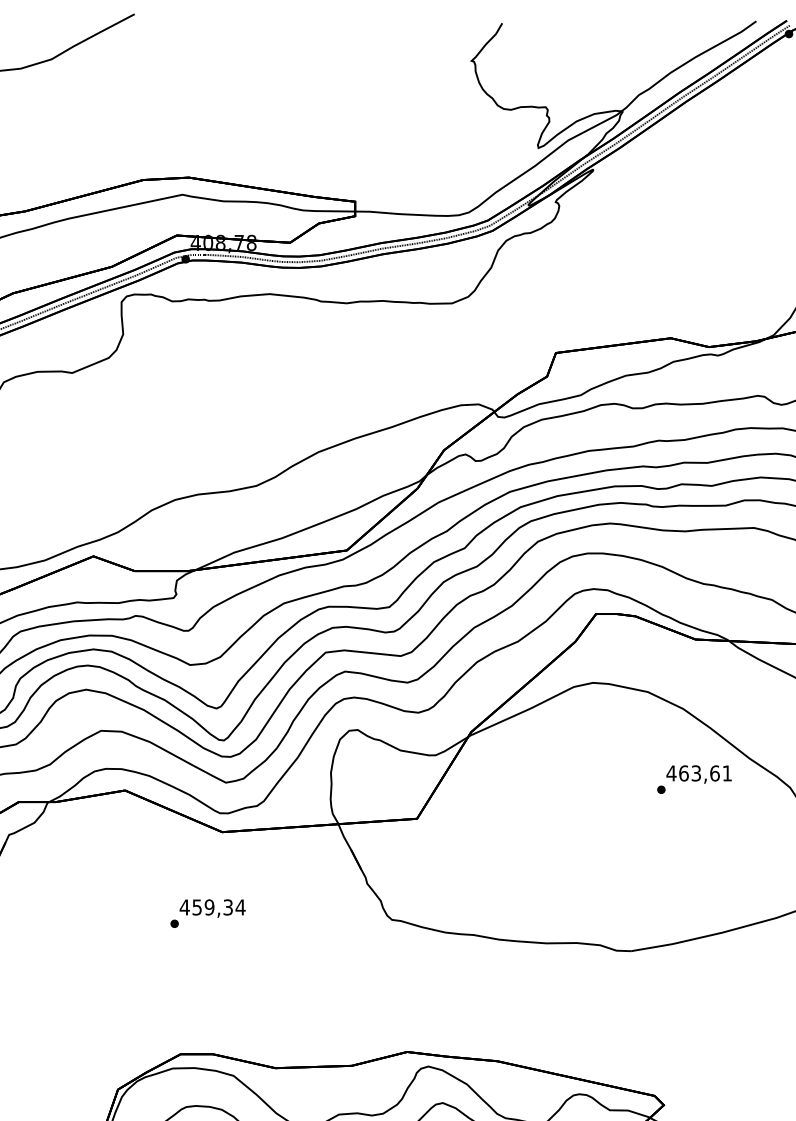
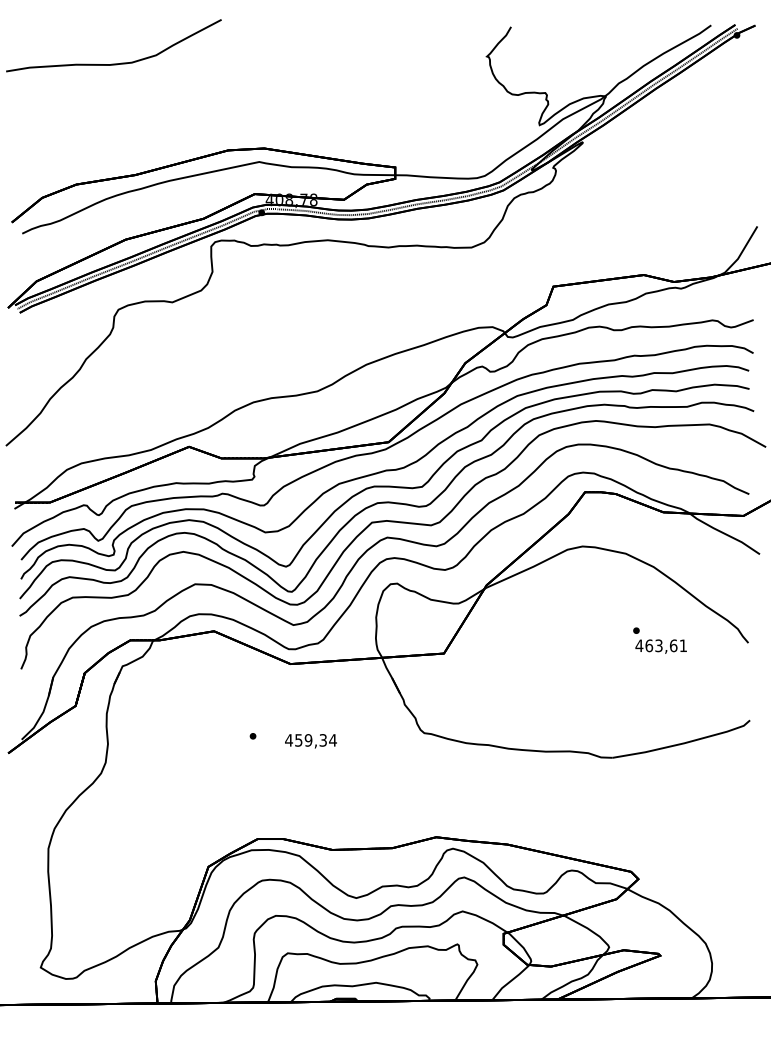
text: (698, 774) -> (660, 646), moved
text: (212, 908) -> (310, 741), moved

